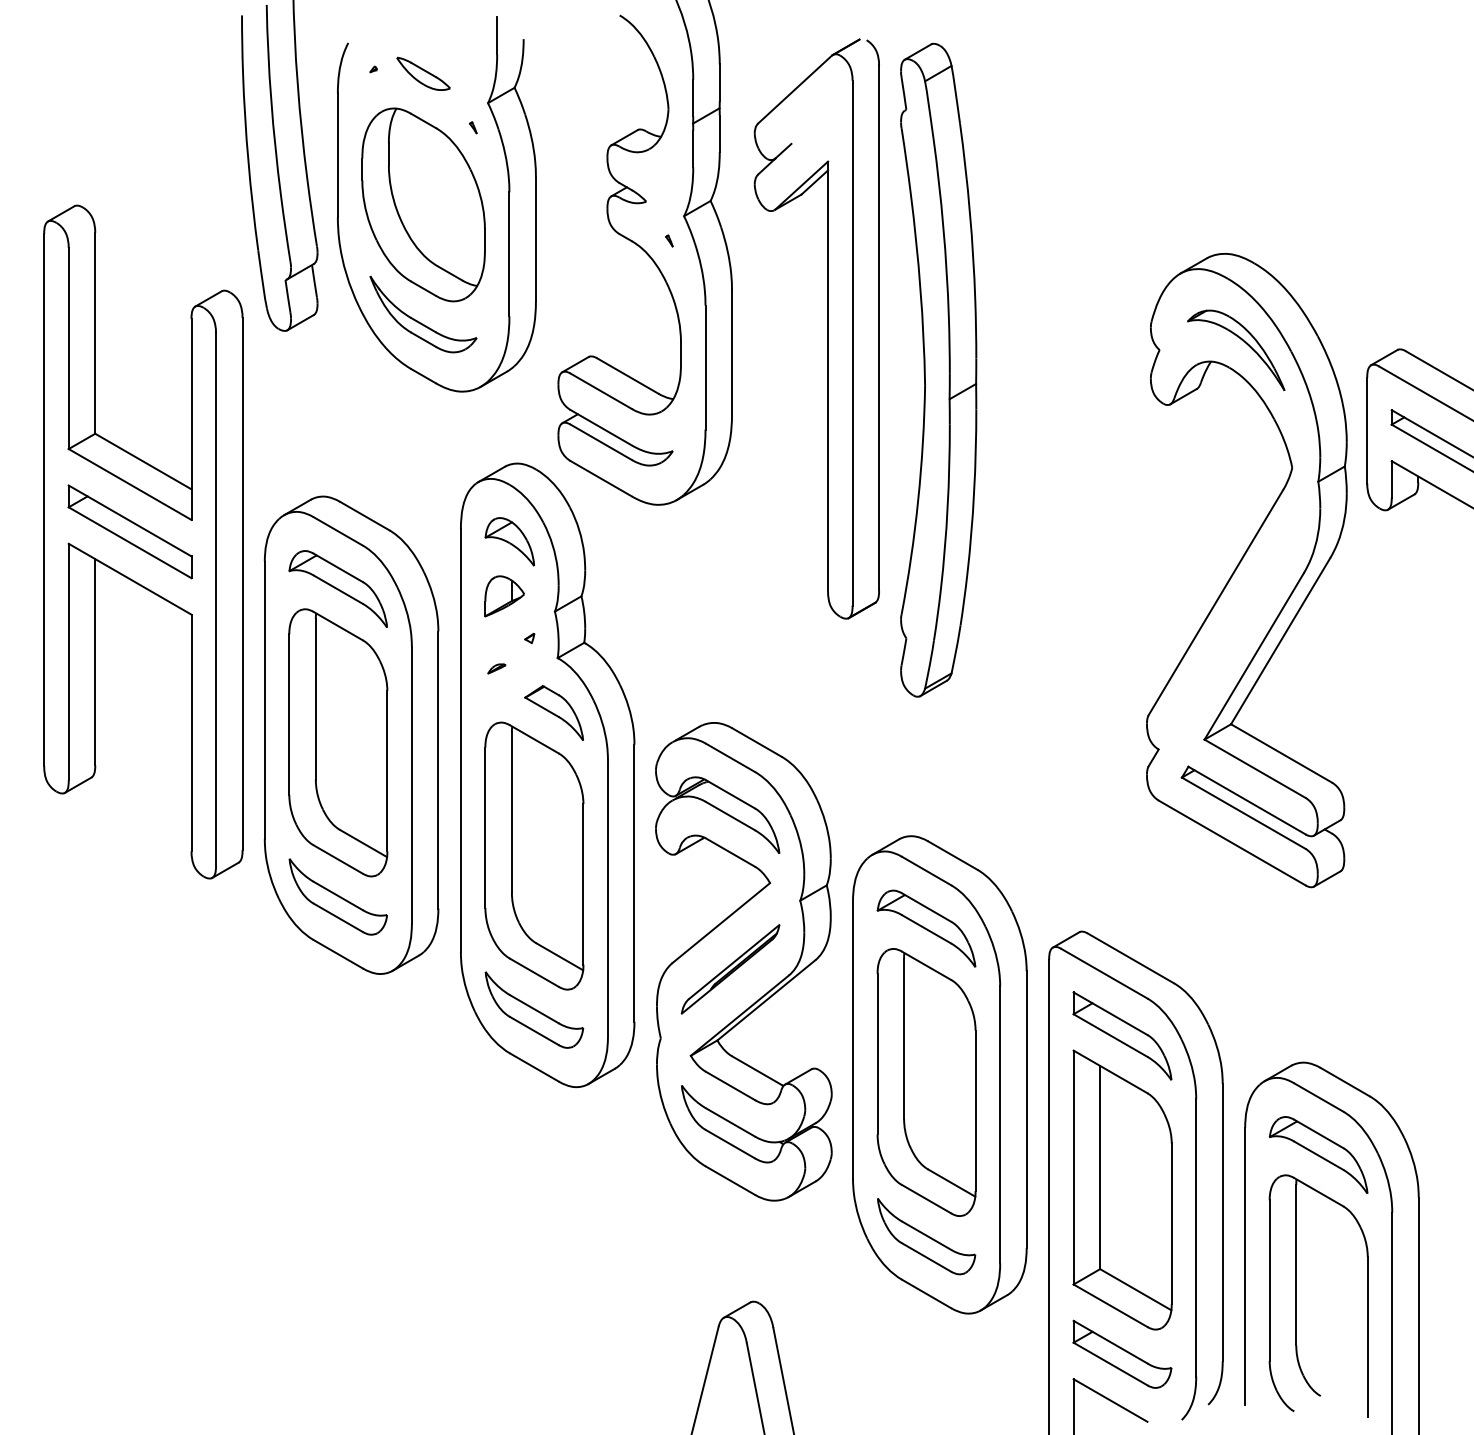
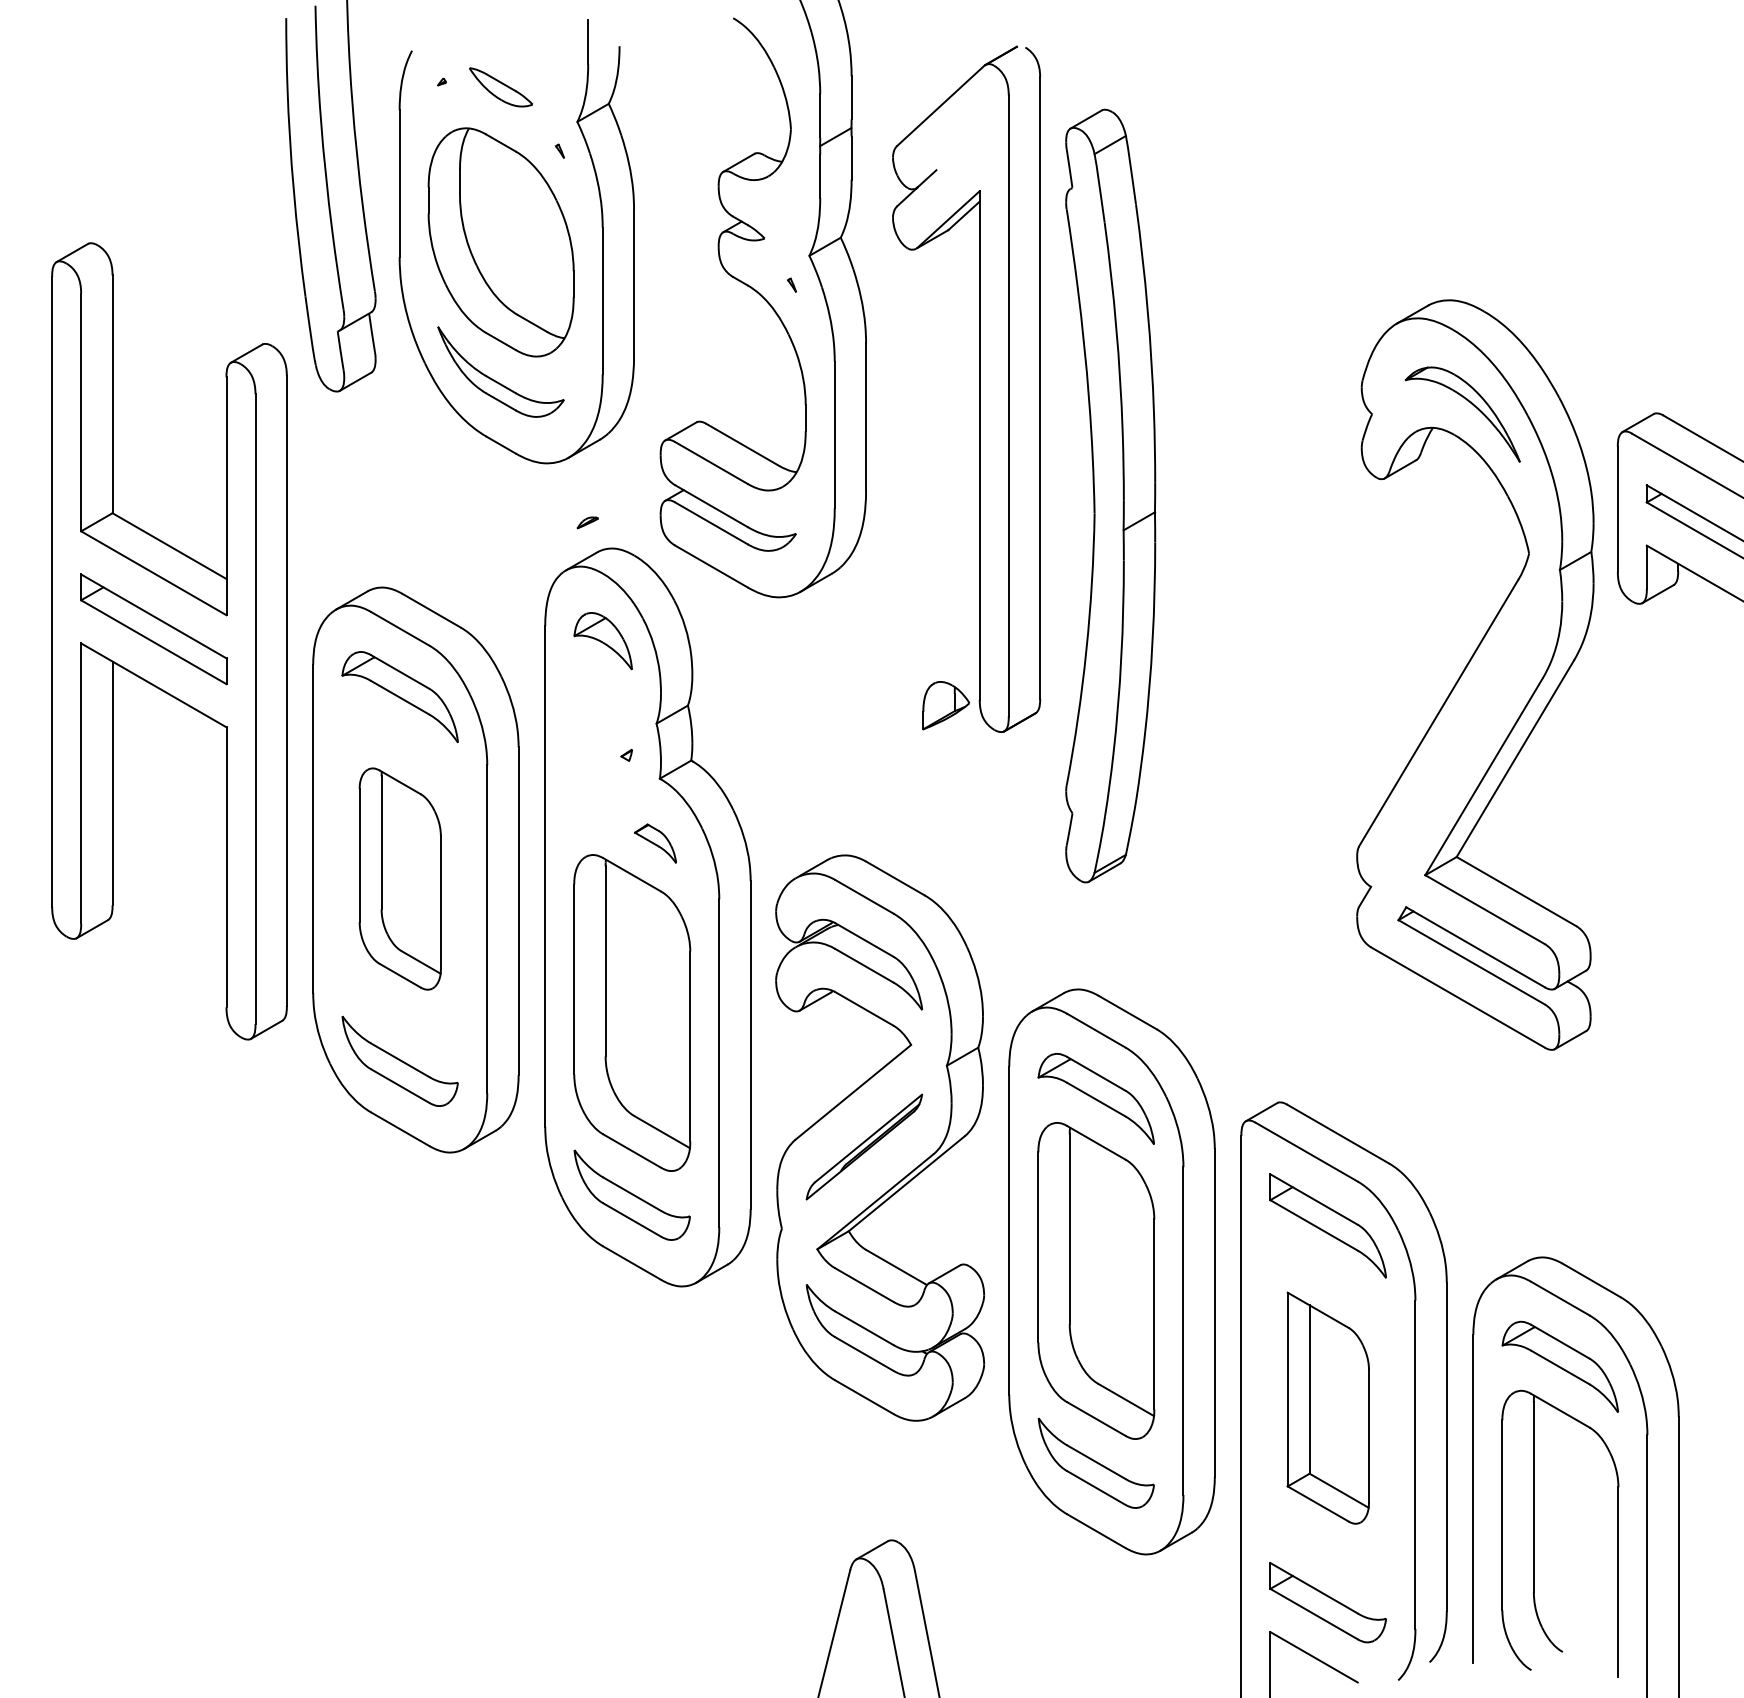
part: (938, 369) -> (1110, 495), moved
part: (504, 596) -> (945, 705), moved
part: (496, 668) -> (587, 522), moved
part: (553, 712) -> (654, 843), size x0.6
part: (338, 742) -> (400, 878), size x0.7
part: (1122, 1189) -> (1328, 1407), size x0.7

